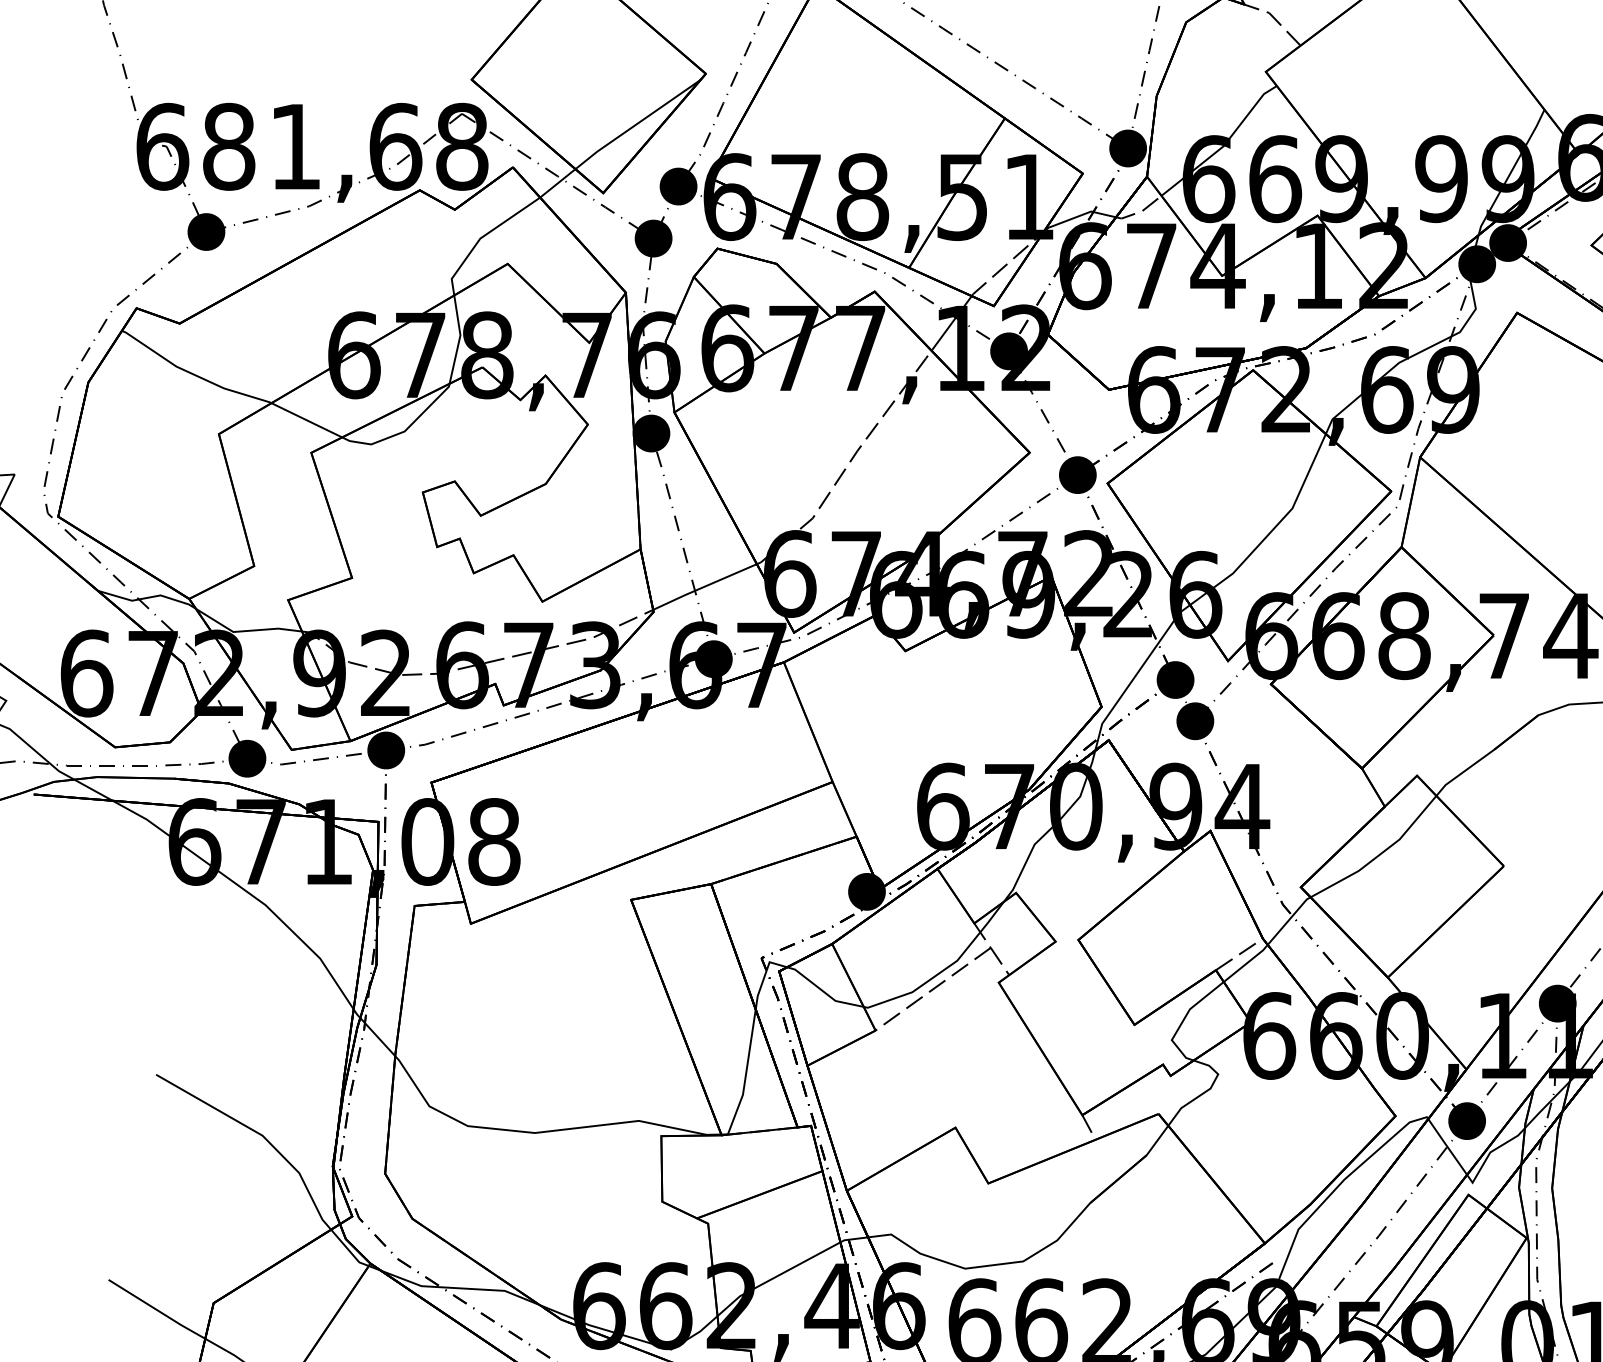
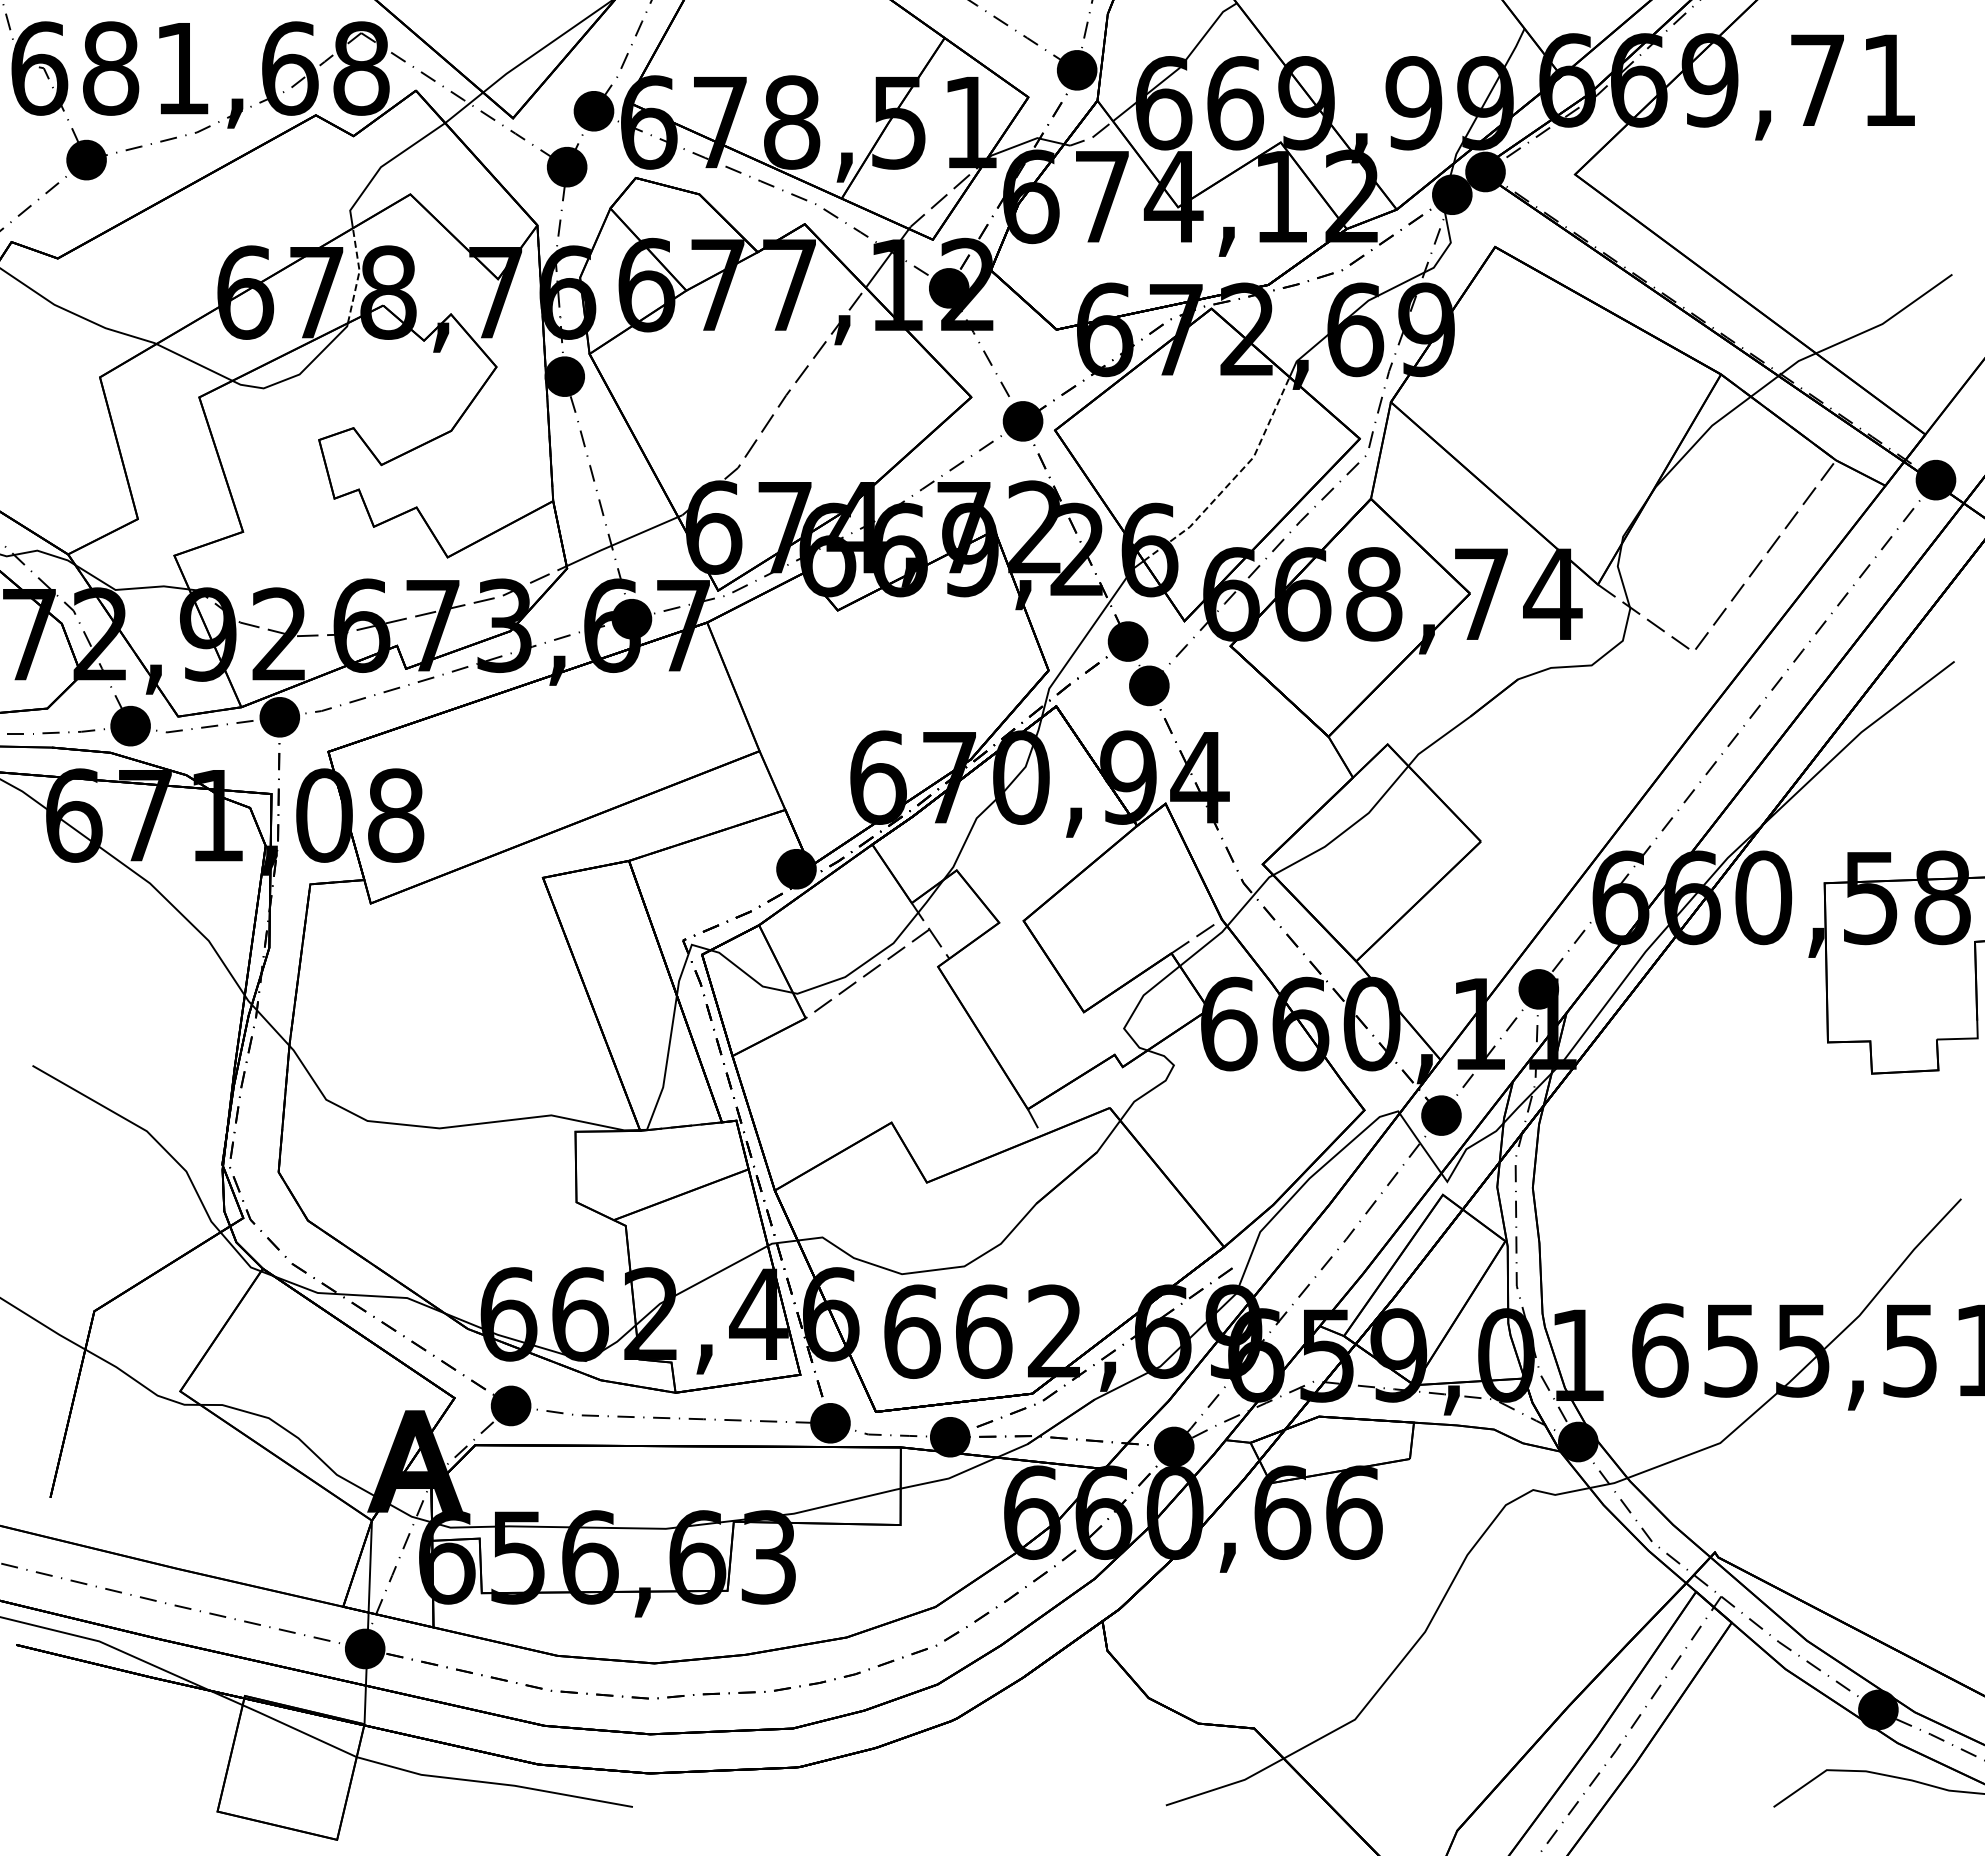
line: (459, 339) -> (358, 275), solid -> dashed
line: (1272, 530) -> (1232, 480), solid -> dashed

